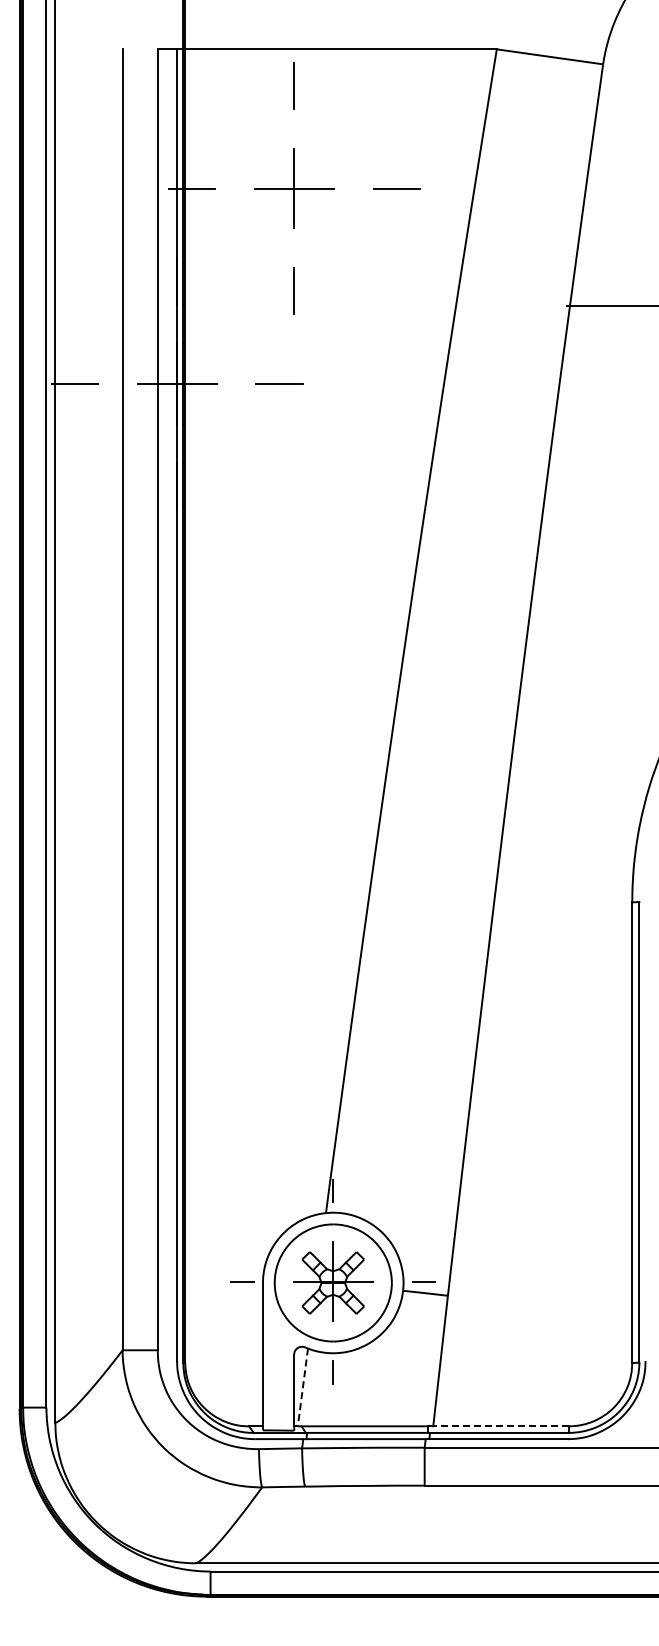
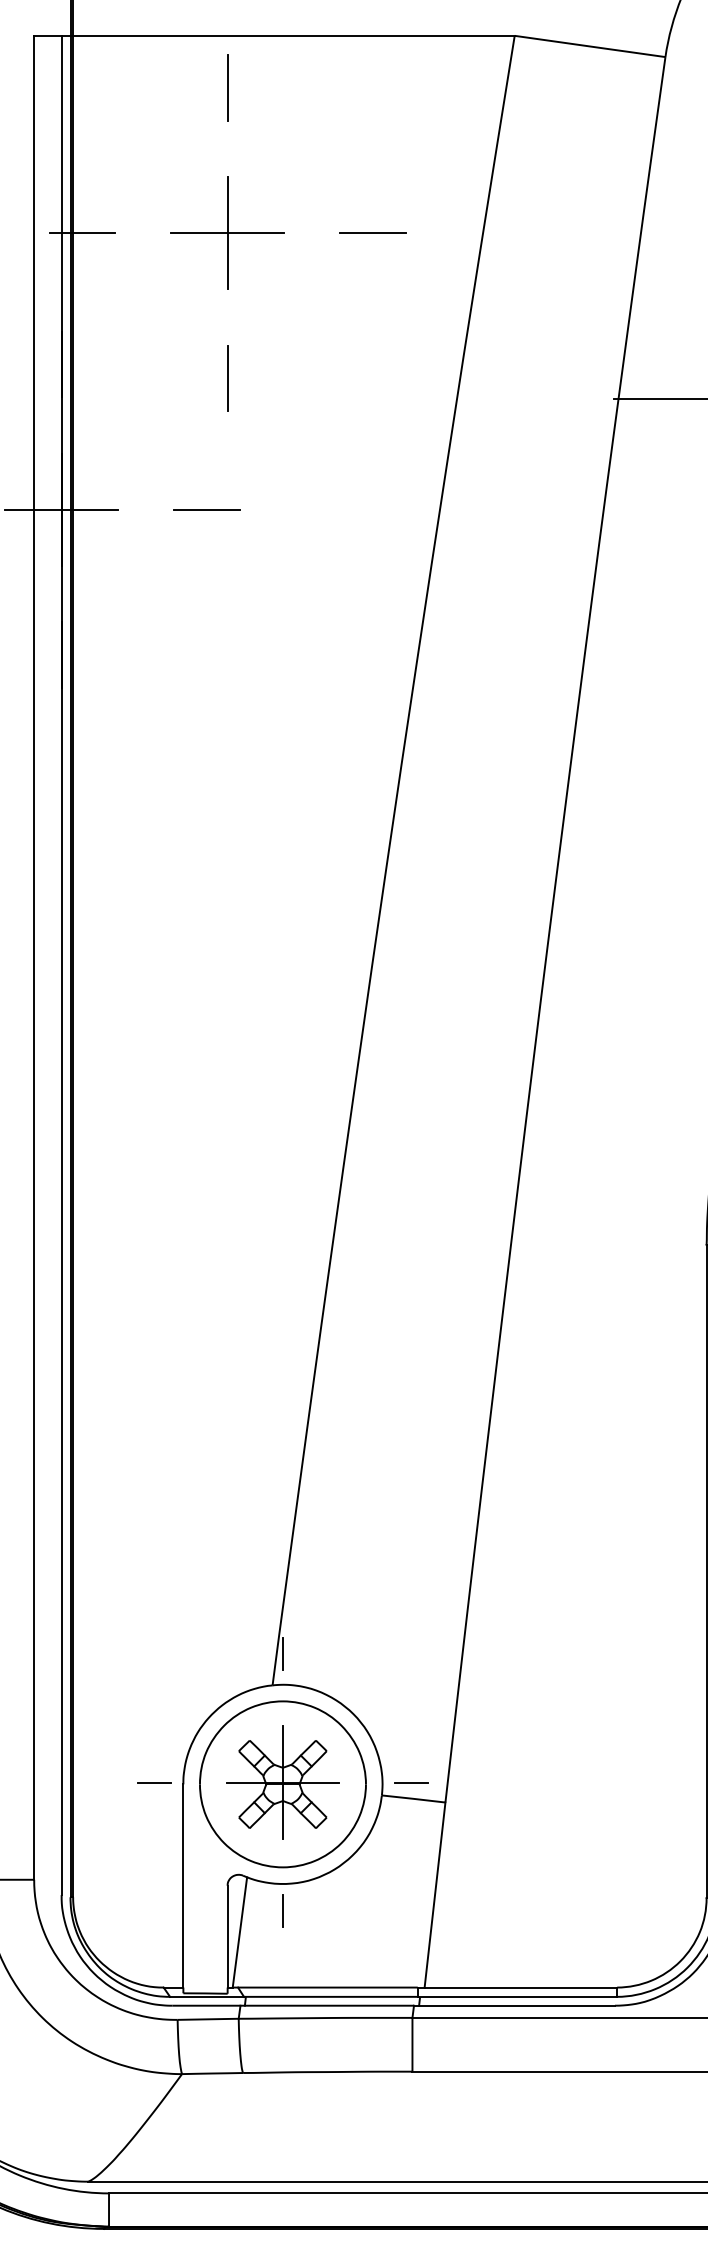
line: (302, 1387) -> (239, 1932), dashed -> solid
line: (501, 1426) -> (521, 1987), dashed -> solid

